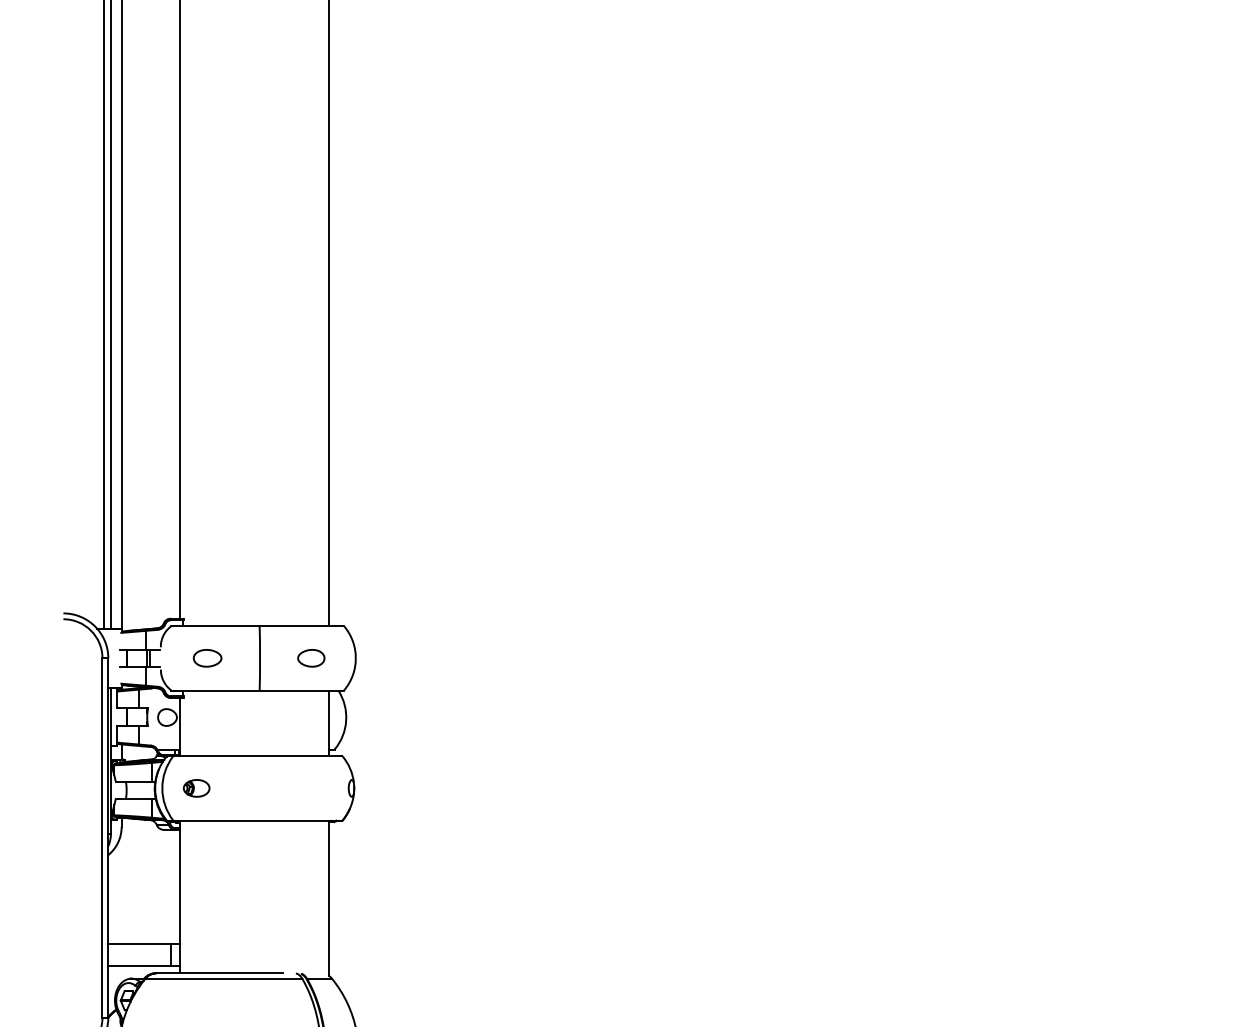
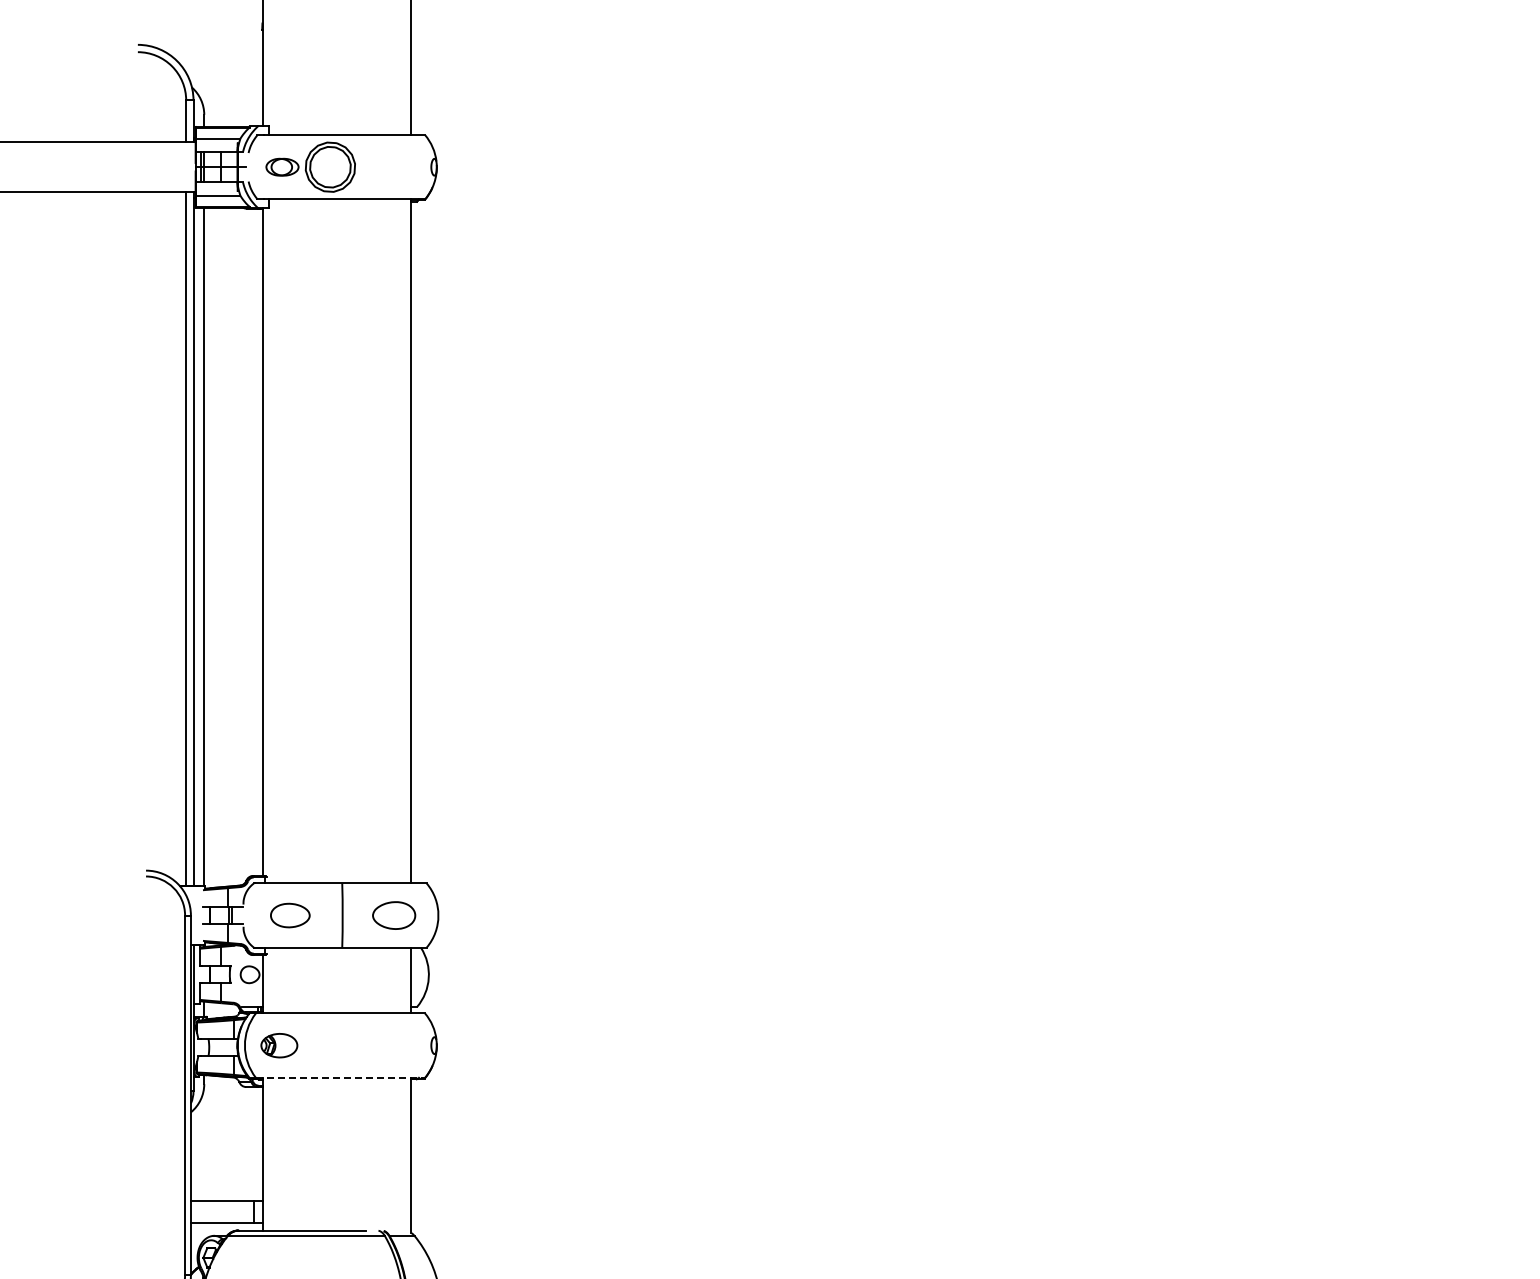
part: (206, 658) -> (289, 915), size x1.4
part: (310, 658) -> (393, 915), size x1.6
part: (195, 788) -> (278, 1045), size x1.4
line: (257, 820) -> (340, 1077), solid -> dashed

